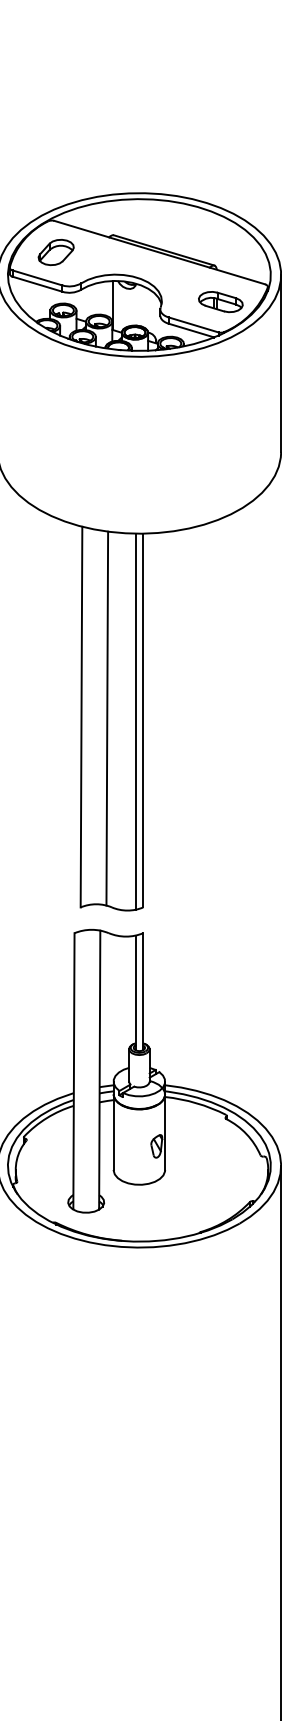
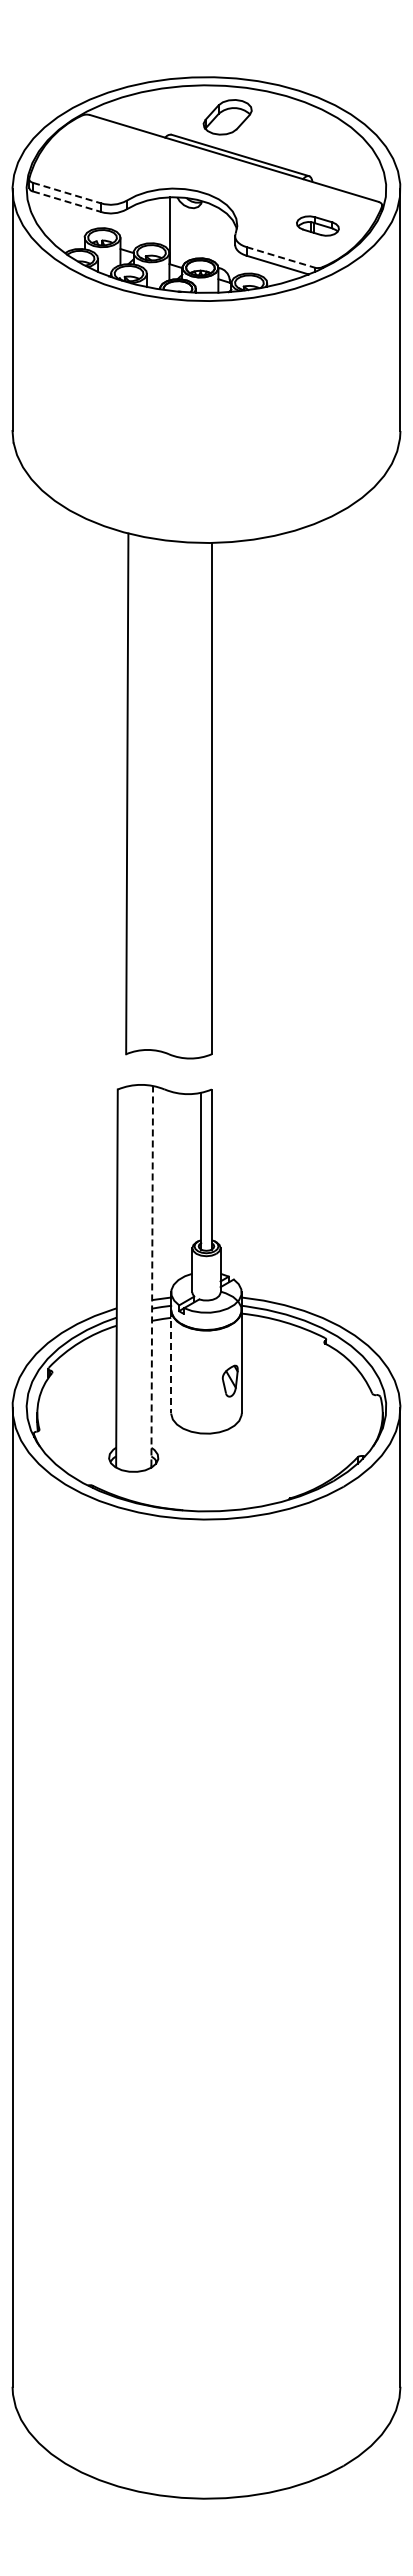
part: (56, 252) -> (227, 117), moved
line: (37, 278) -> (67, 193), solid -> dashed
line: (37, 284) -> (67, 201), solid -> dashed
part: (220, 301) -> (317, 225), size x0.7
line: (193, 325) -> (280, 257), solid -> dashed
line: (107, 718) -> (162, 795), removed
line: (135, 721) -> (201, 799), removed
line: (99, 1069) -> (152, 1275), solid -> dashed
line: (113, 1132) -> (171, 1361), solid -> dashed

